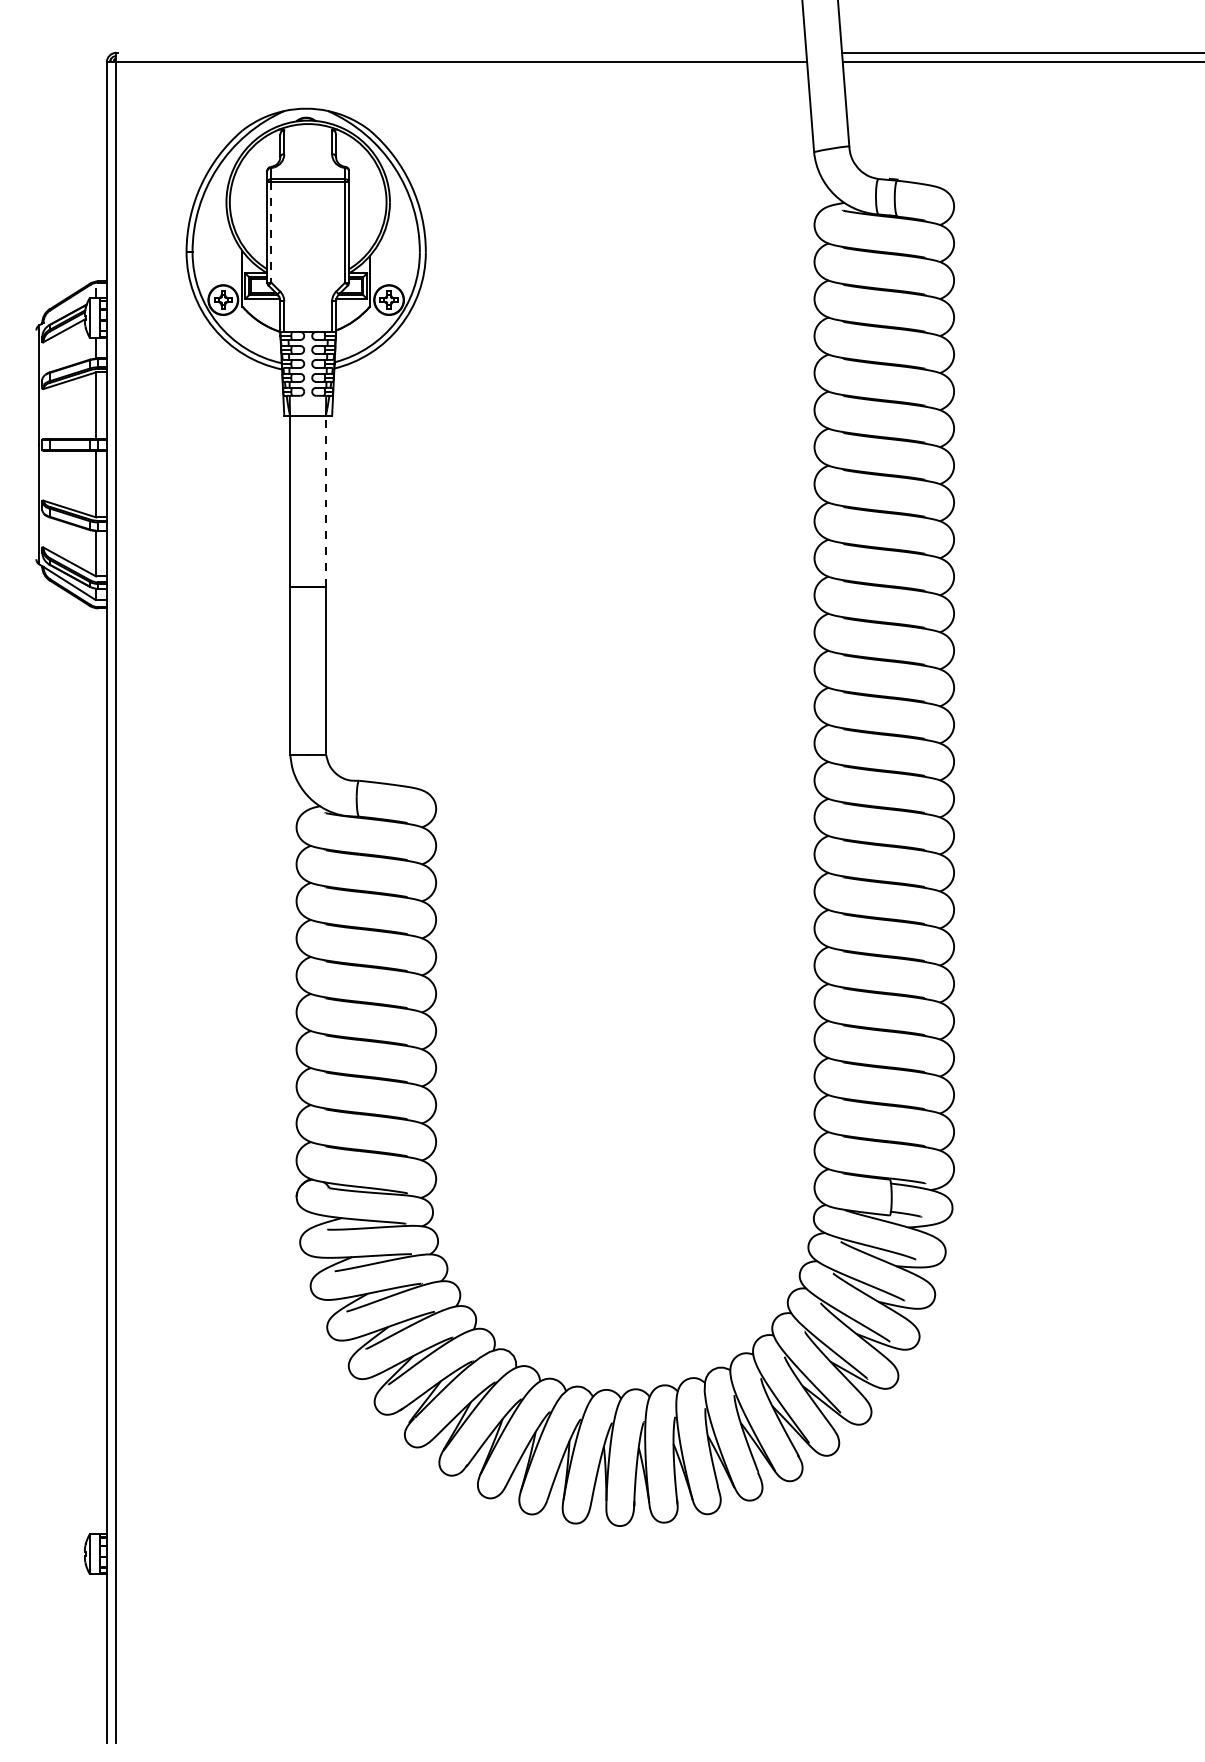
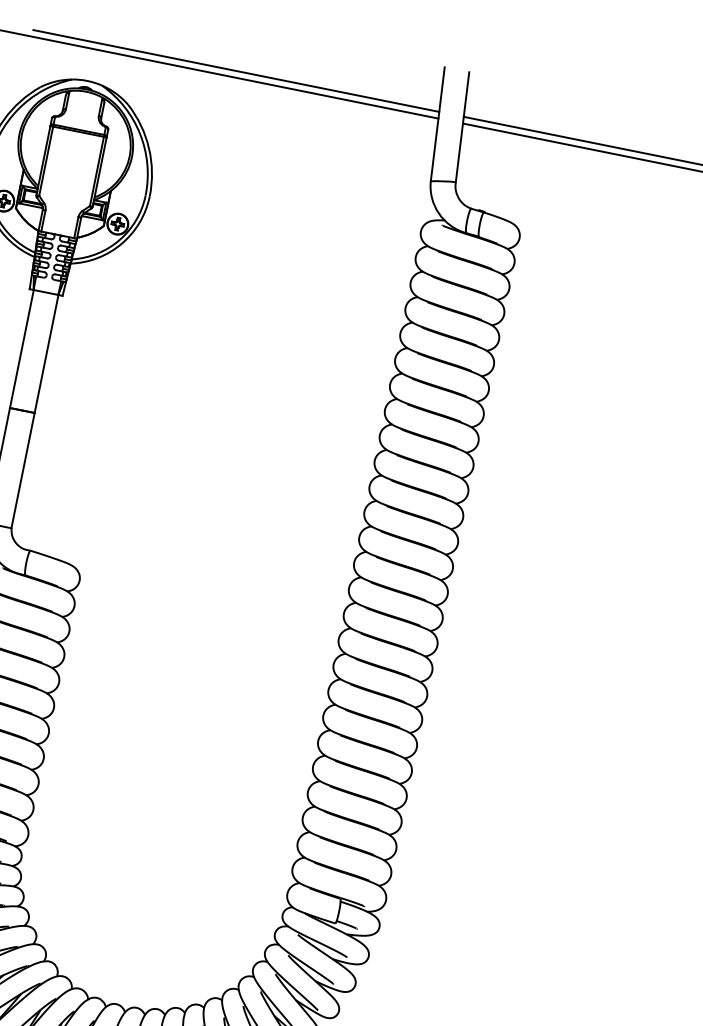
line: (511, 52) -> (236, 70), added
line: (271, 232) -> (46, 161), dashed -> solid
line: (326, 501) -> (46, 354), dashed -> solid

